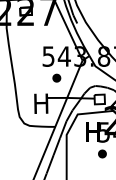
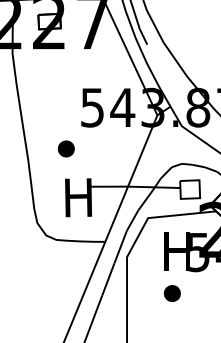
part: (56, 77) -> (65, 147), moved
part: (102, 153) -> (172, 292), moved

